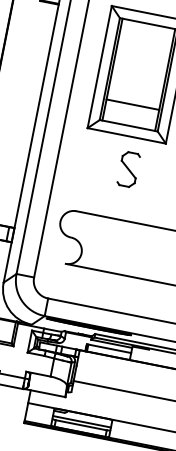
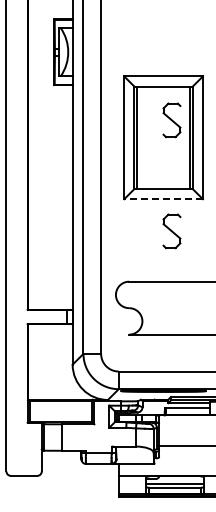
part: (150, 59) -> (171, 120), added
line: (132, 104) -> (163, 167), removed
line: (126, 136) -> (163, 199), solid -> dashed

